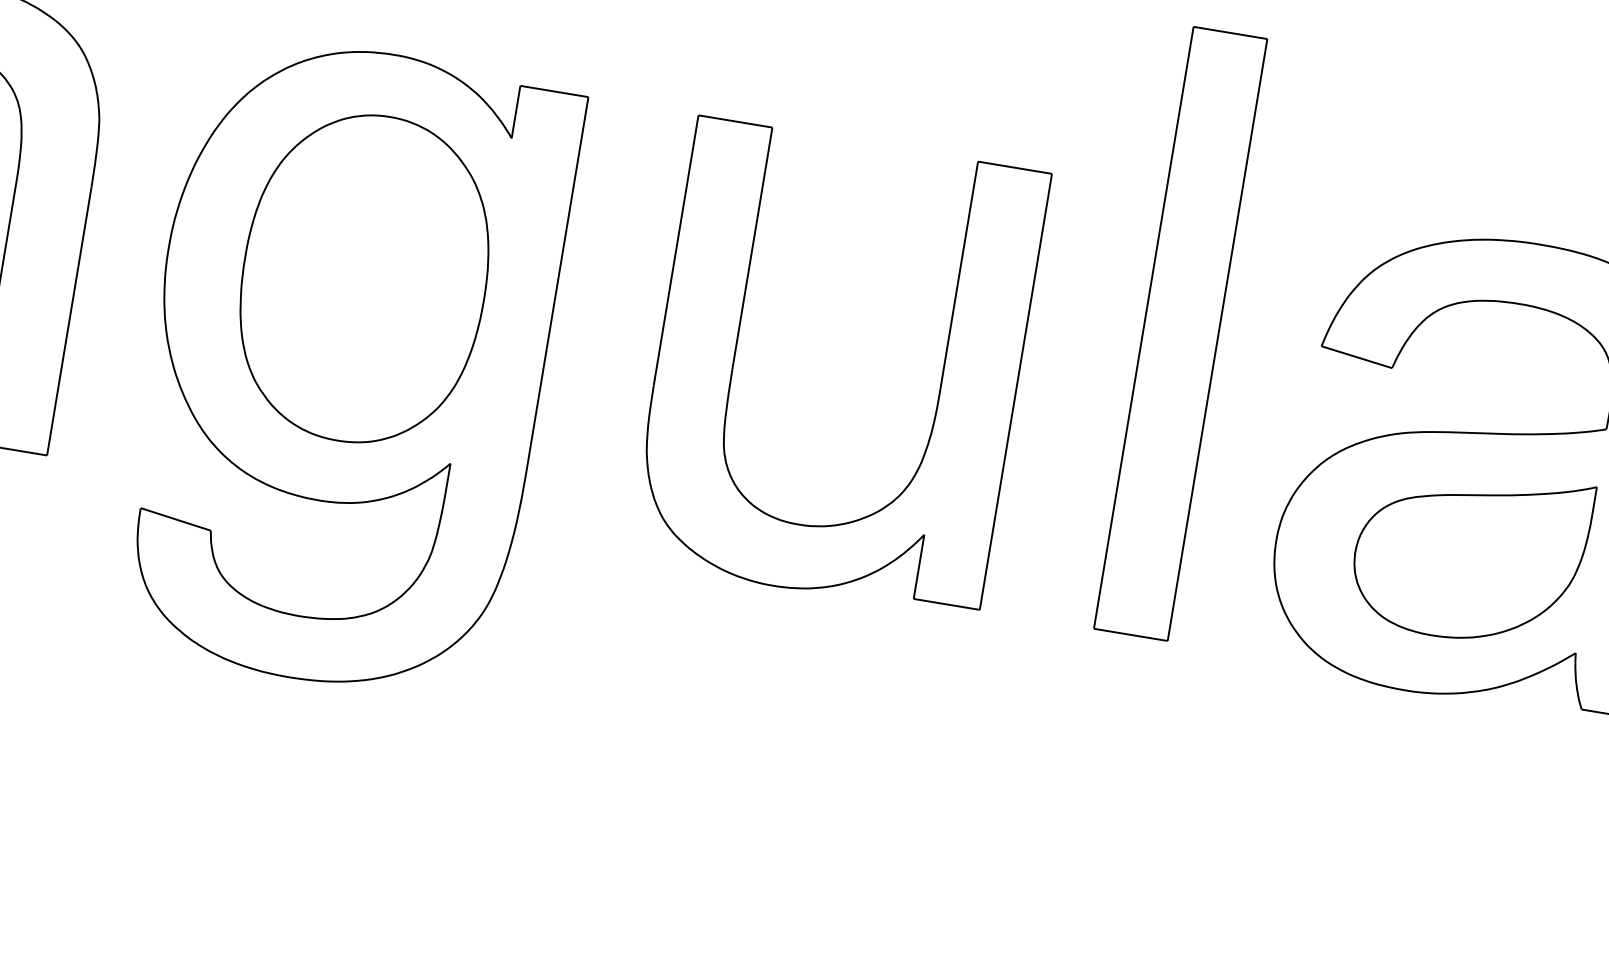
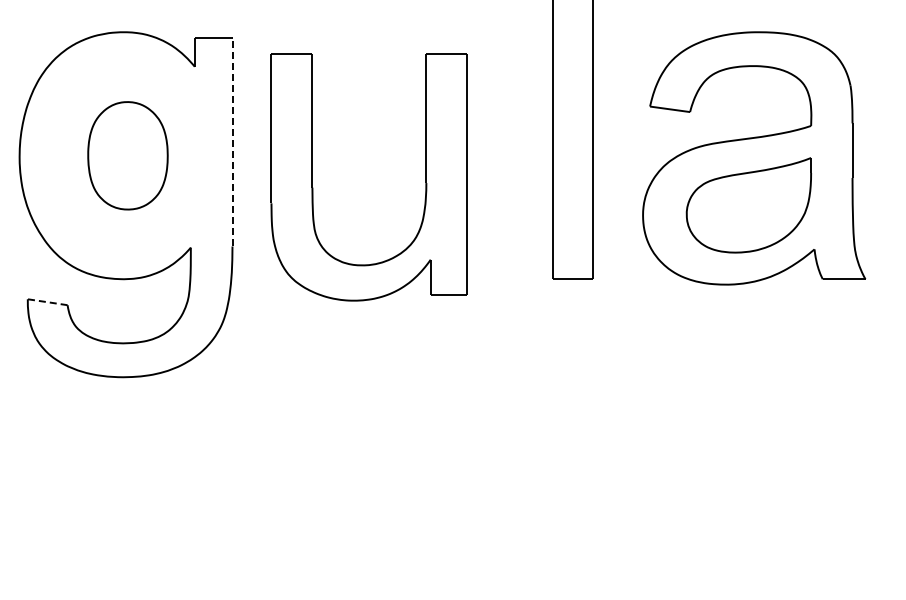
part: (363, 278) -> (127, 155), size x0.6
line: (557, 284) -> (232, 141), solid -> dashed
part: (734, 369) -> (313, 187), moved
line: (175, 519) -> (47, 302), solid -> dashed

